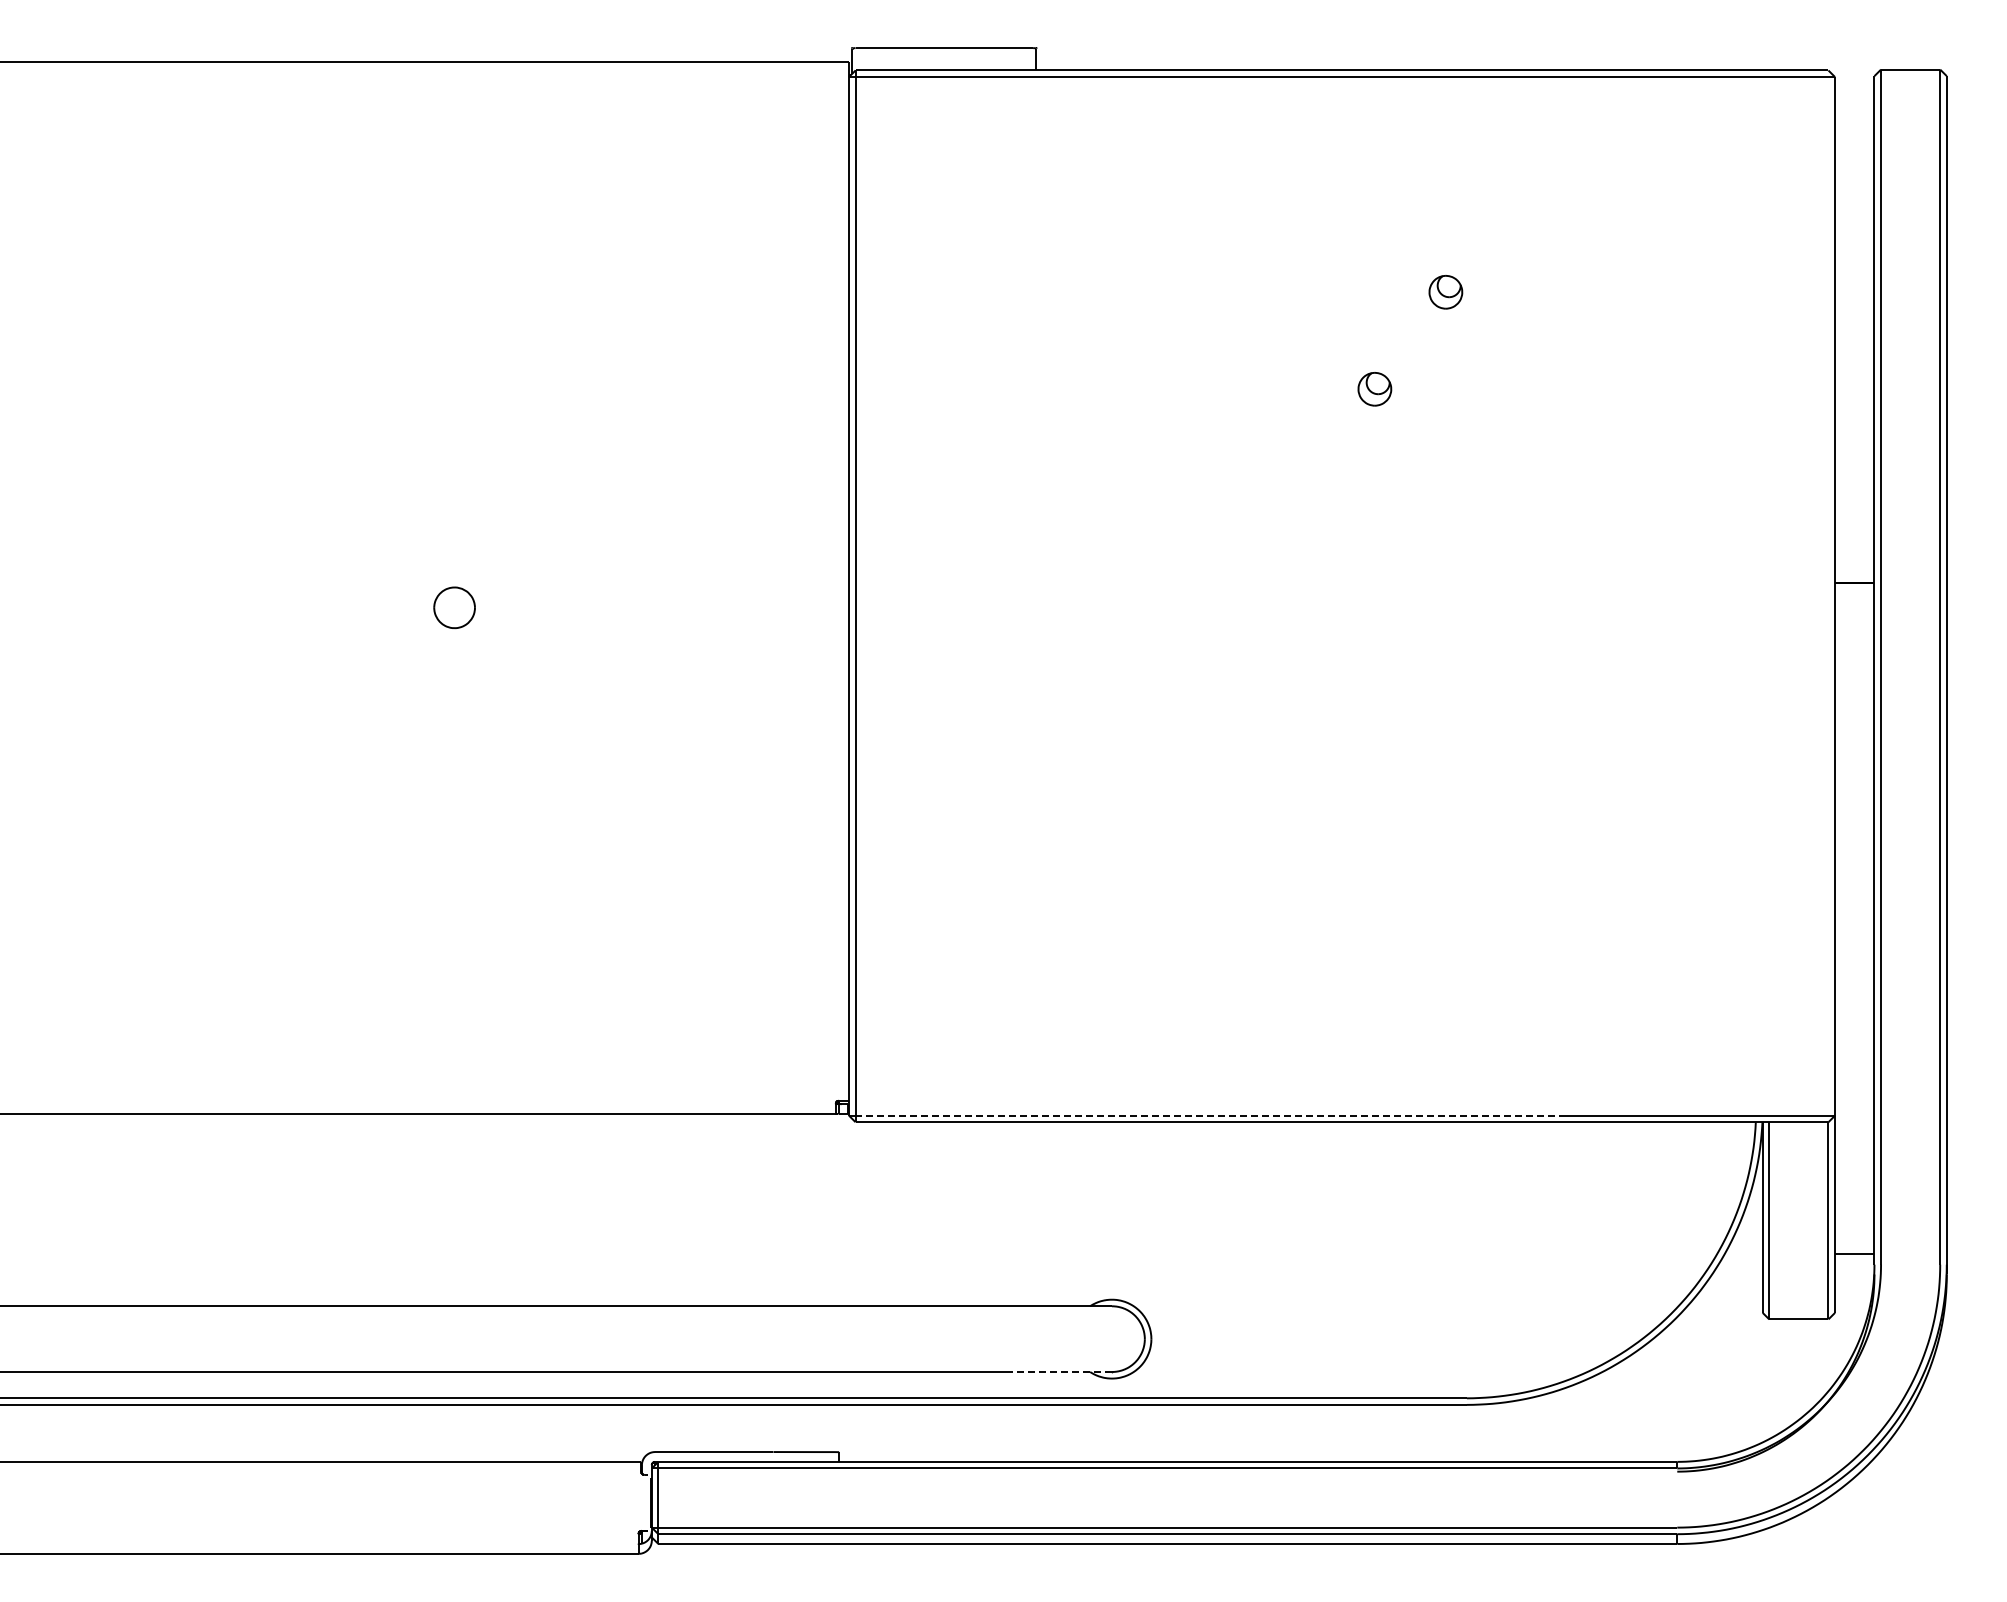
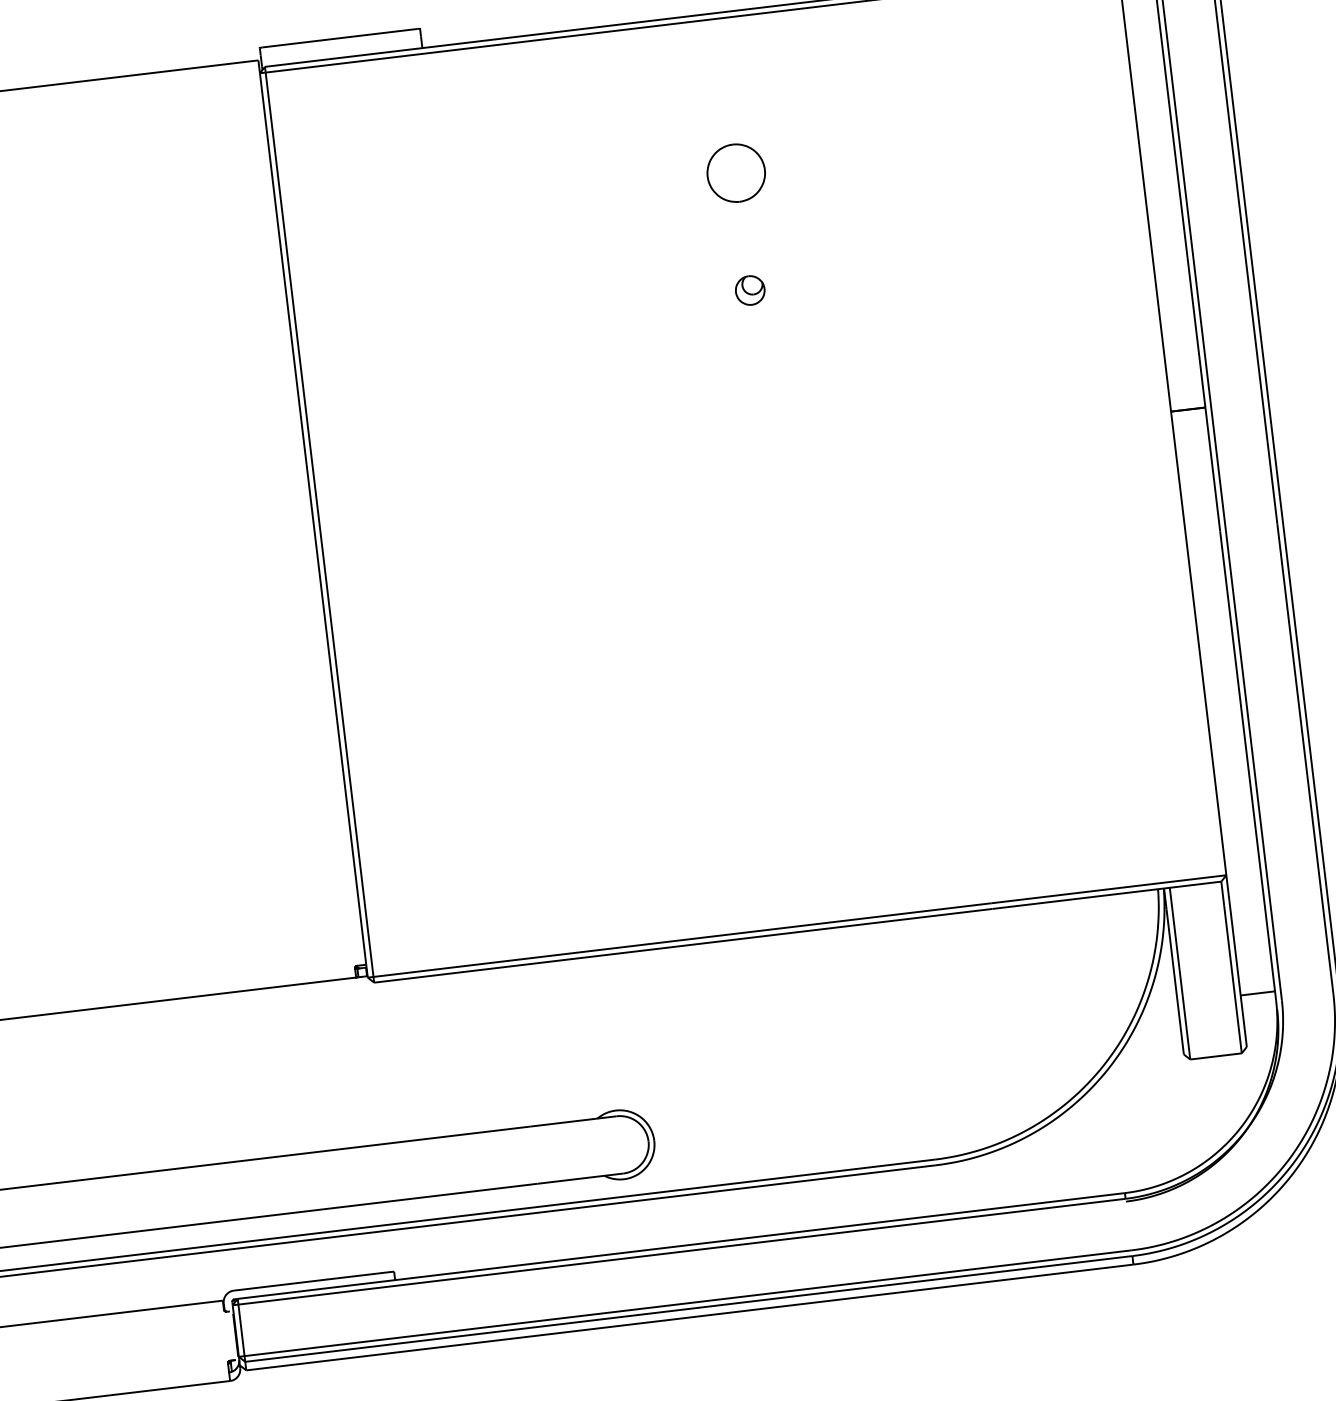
part: (1374, 254) -> (735, 173), added
part: (1445, 292) -> (801, 198), removed
line: (1210, 1115) -> (682, 939), dashed -> solid
line: (1063, 1372) -> (581, 1178), dashed -> solid

